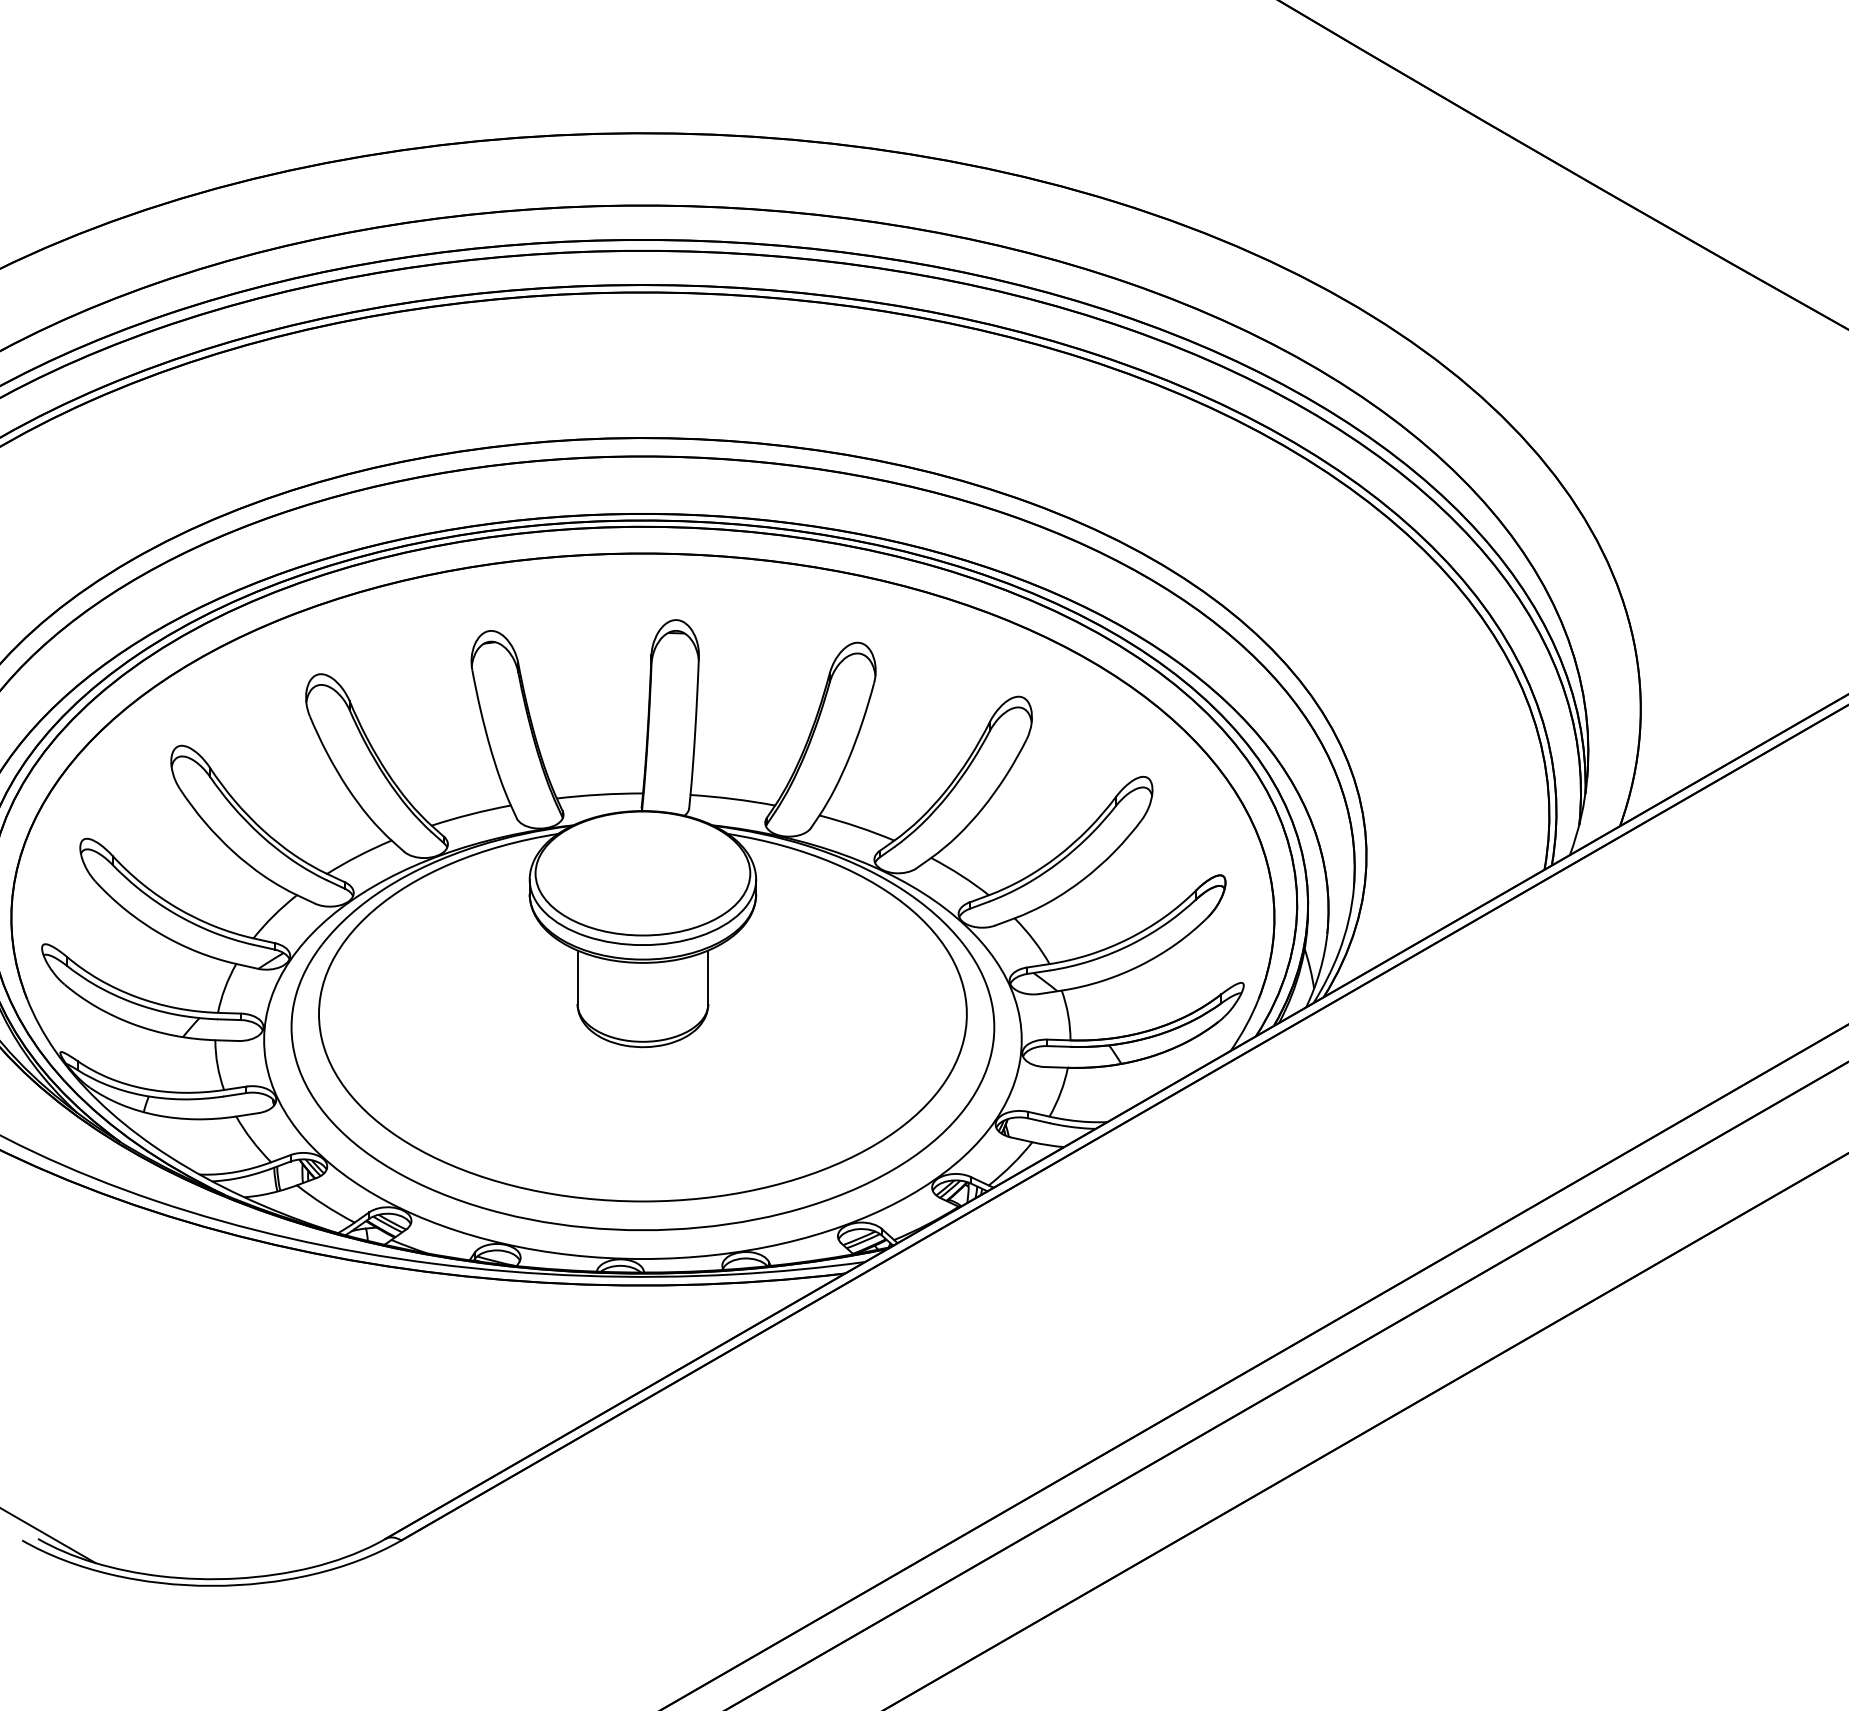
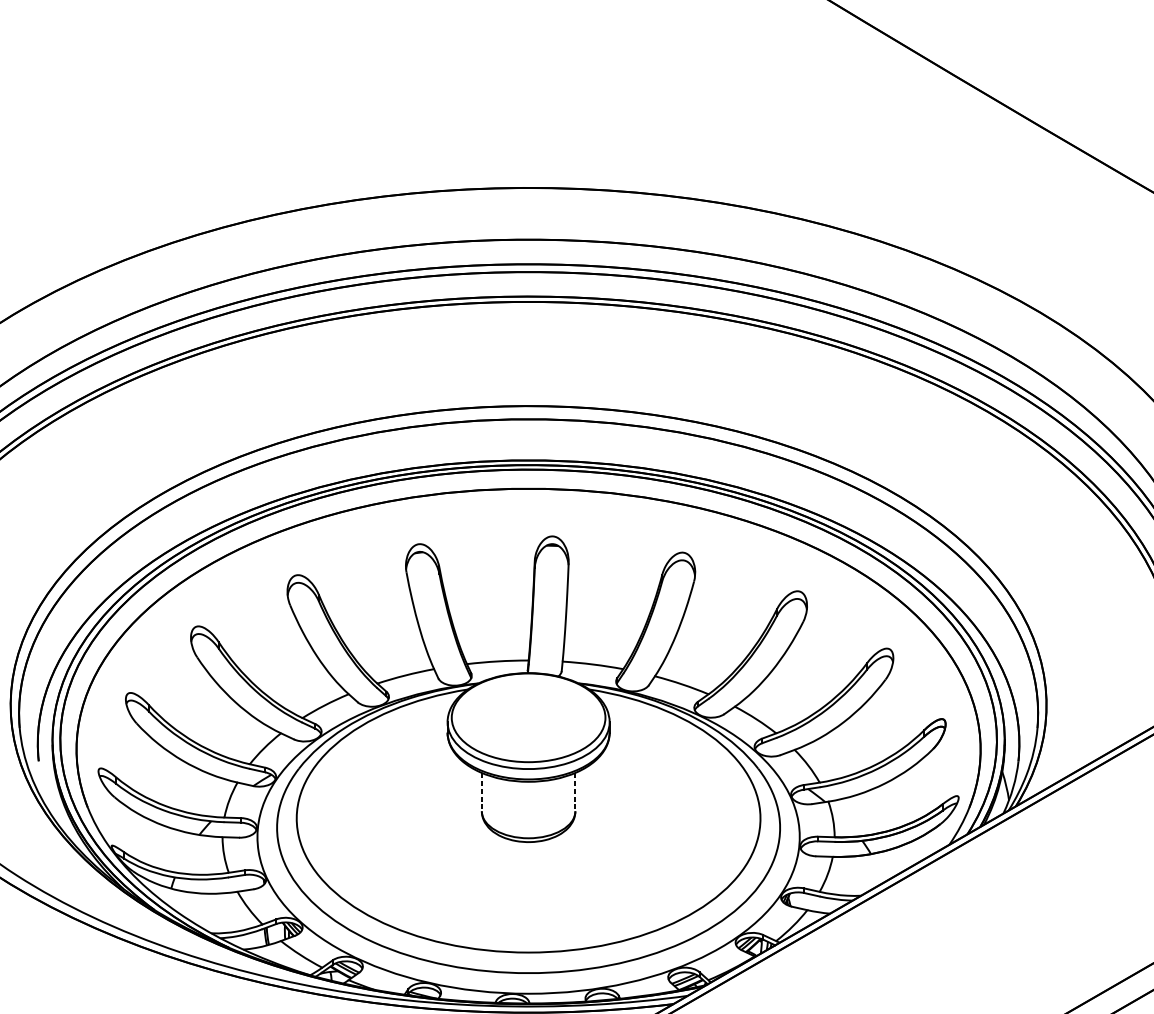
line: (577, 977) -> (481, 792), solid -> dashed
line: (708, 977) -> (575, 792), solid -> dashed

